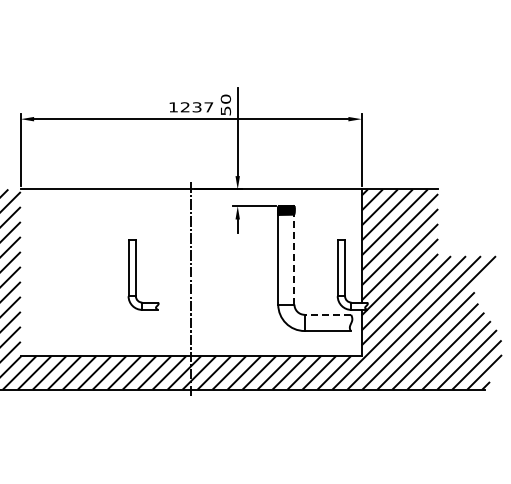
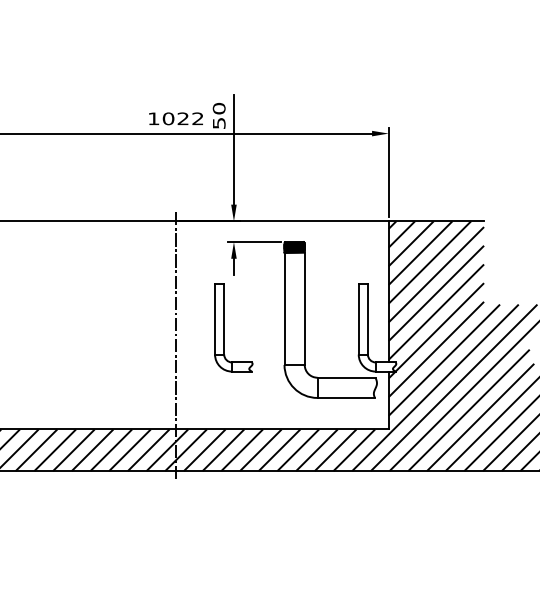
text: (196, 107) -> (182, 119), 1237 -> 1022
line: (294, 259) -> (304, 308), dashed -> solid
part: (136, 274) -> (224, 327), moved
line: (327, 314) -> (345, 377), dashed -> solid

